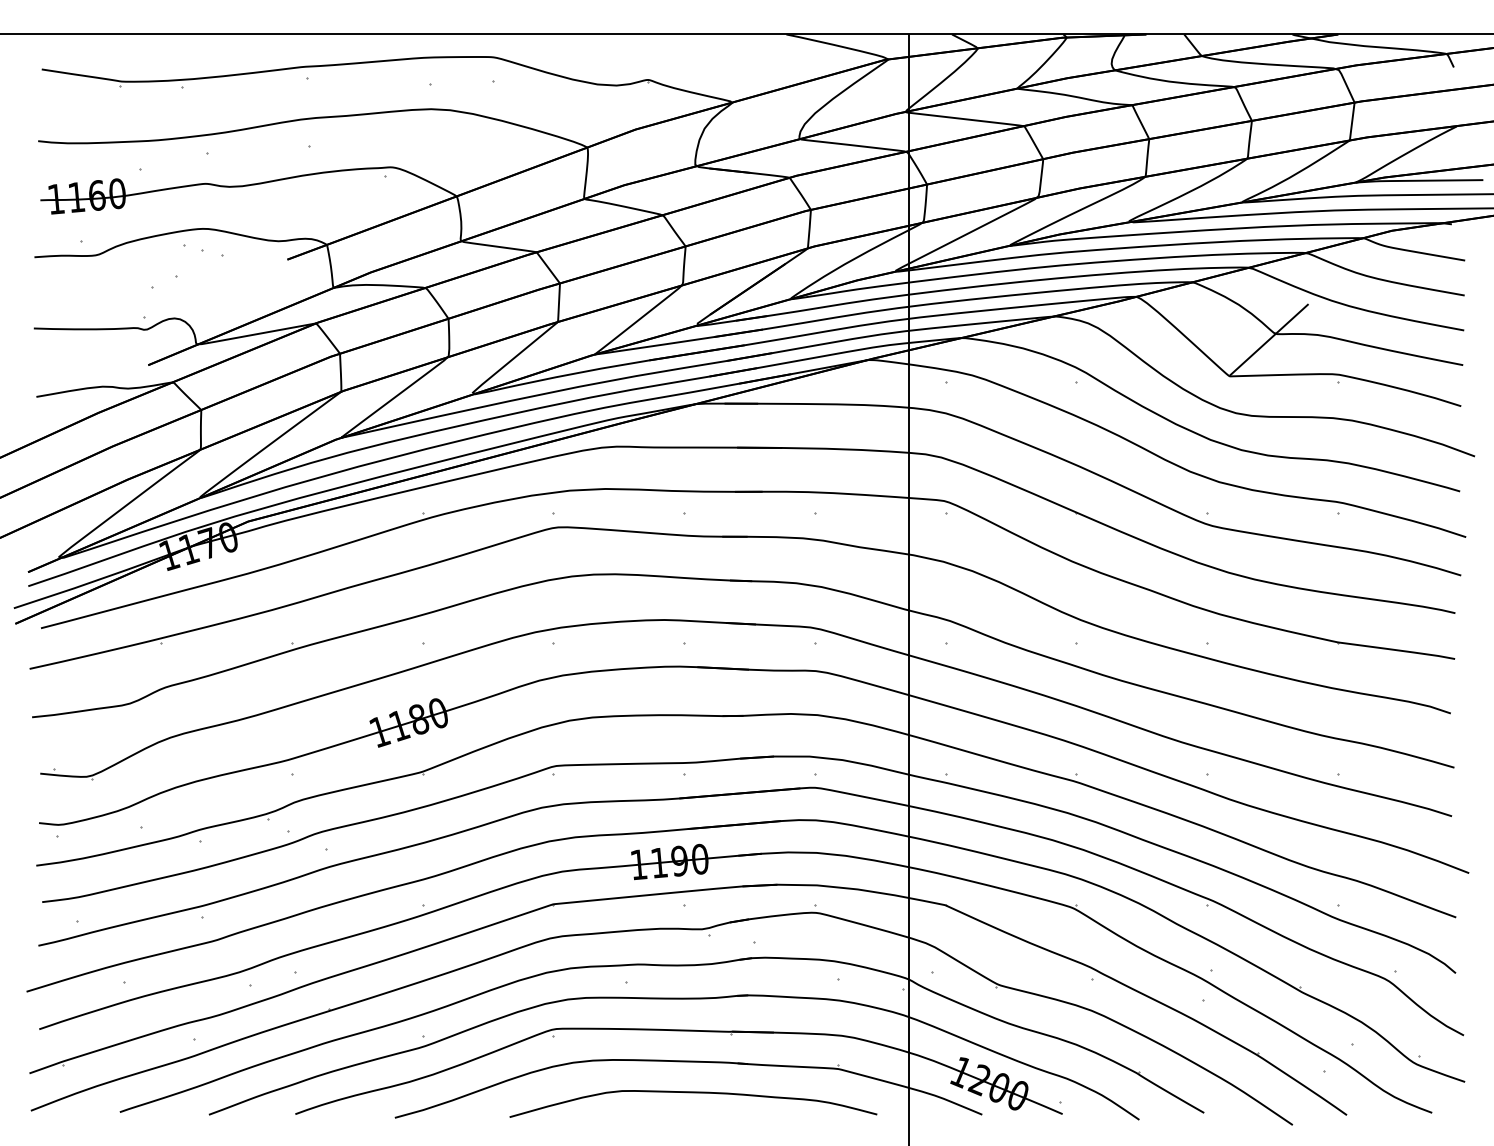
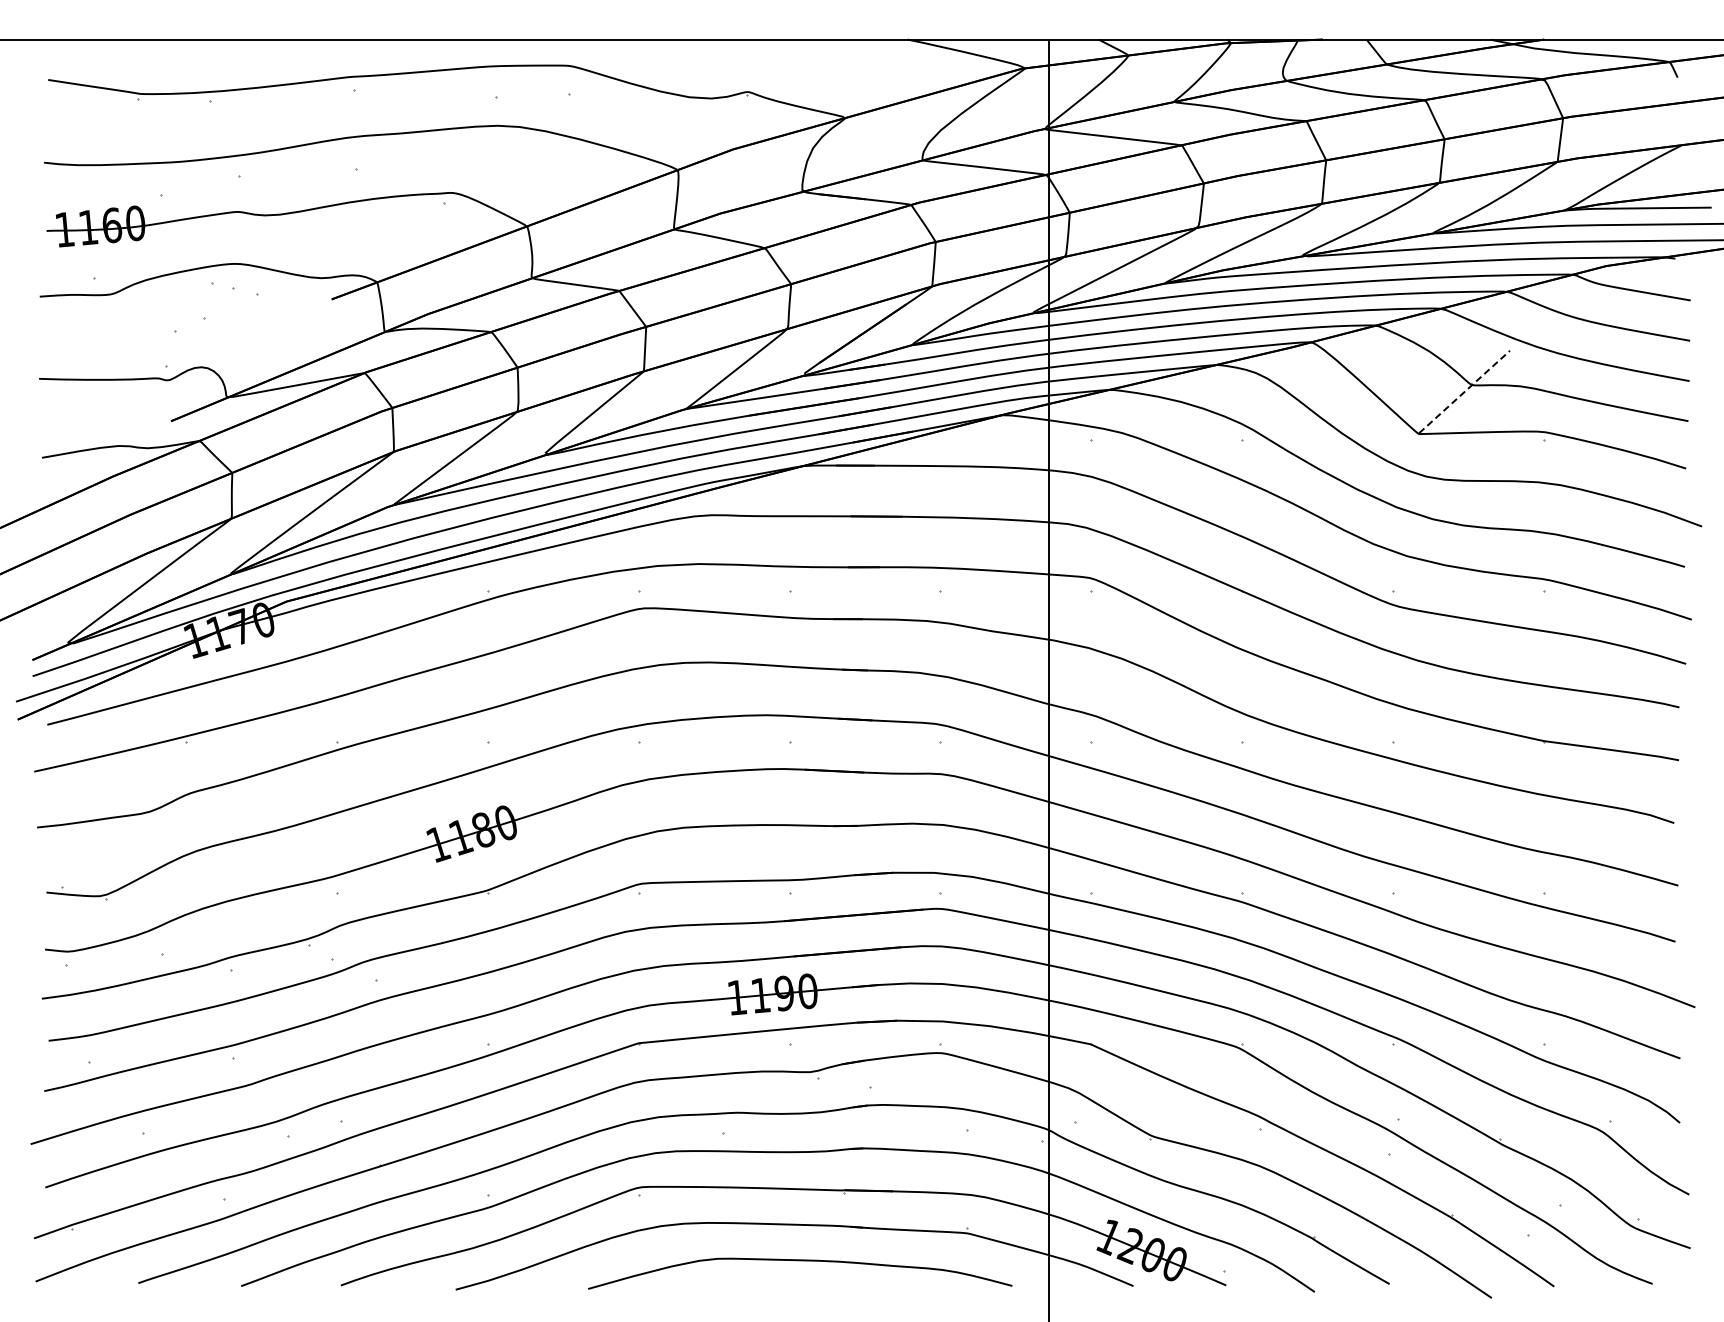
line: (1269, 339) -> (1464, 391), solid -> dashed

